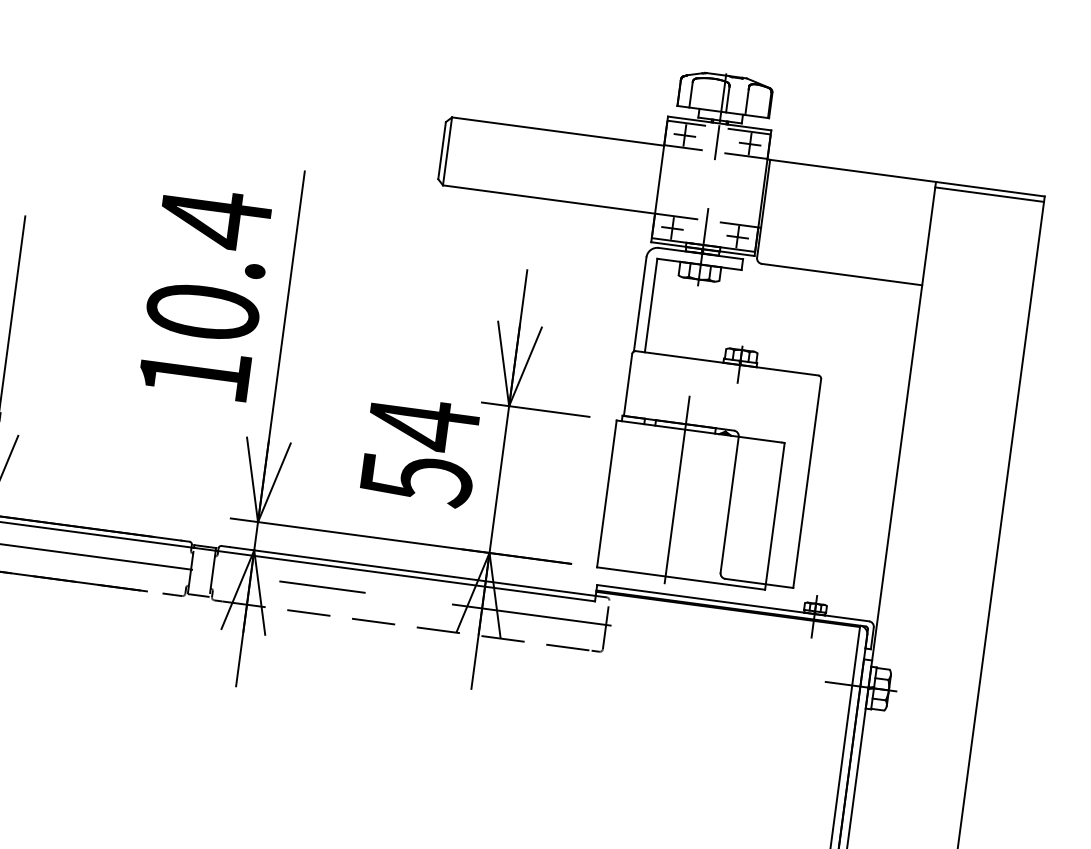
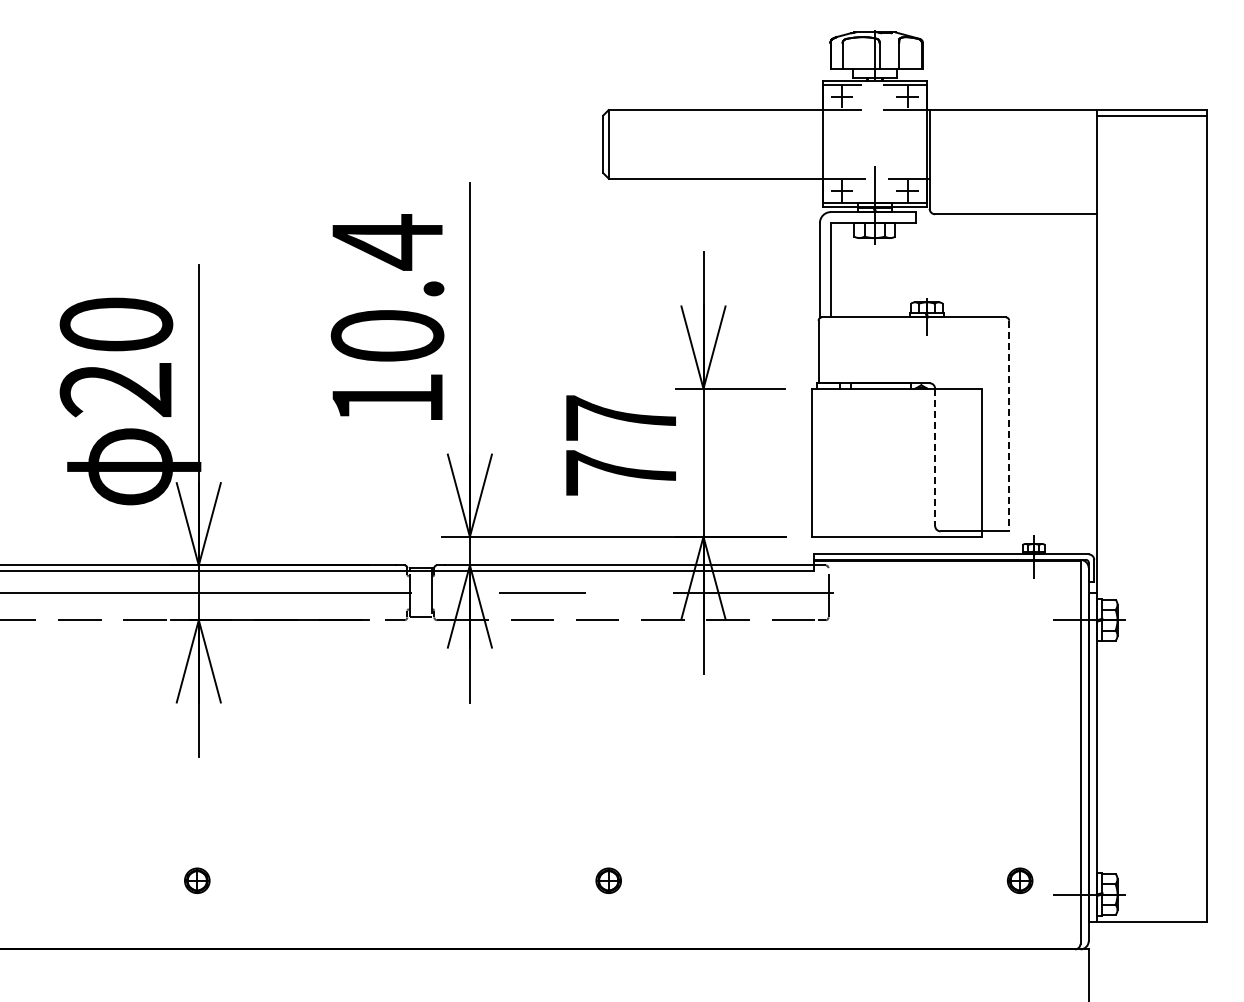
line: (716, 142) -> (874, 99), removed
text: (420, 451) -> (621, 445), 54 -> 77
line: (807, 484) -> (1009, 426), solid -> dashed
line: (677, 489) -> (881, 449), removed
line: (730, 505) -> (935, 457), solid -> dashed

